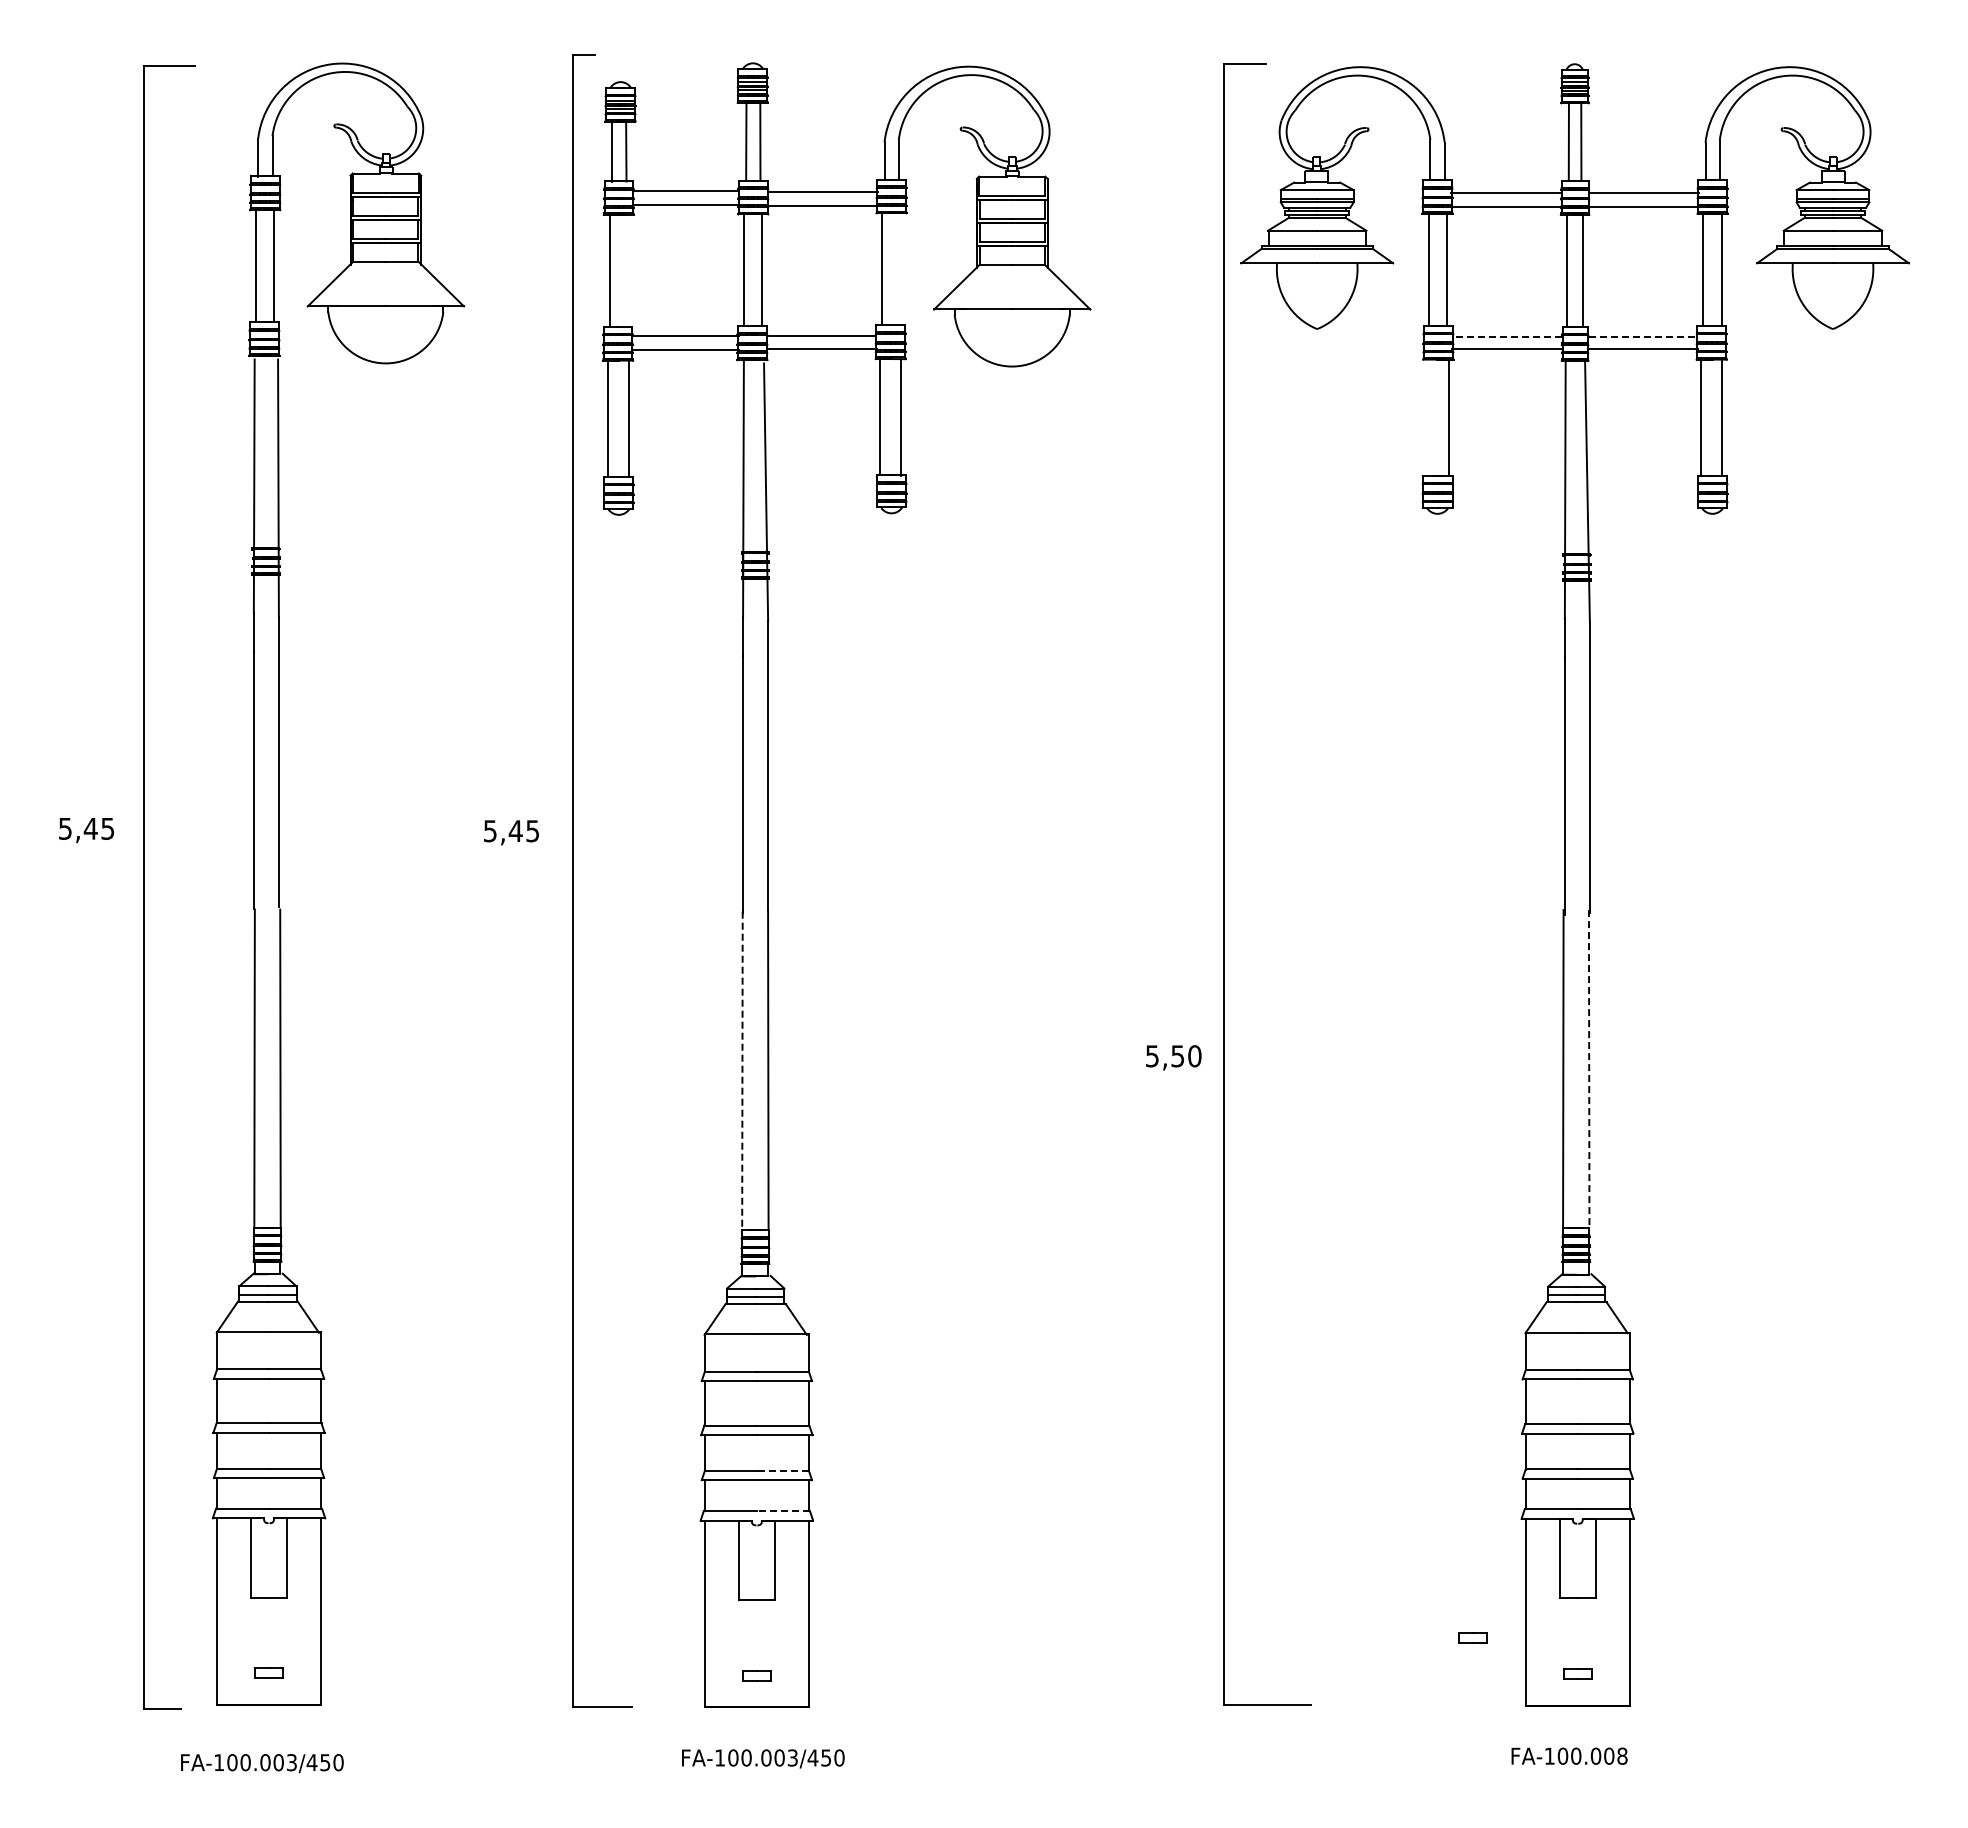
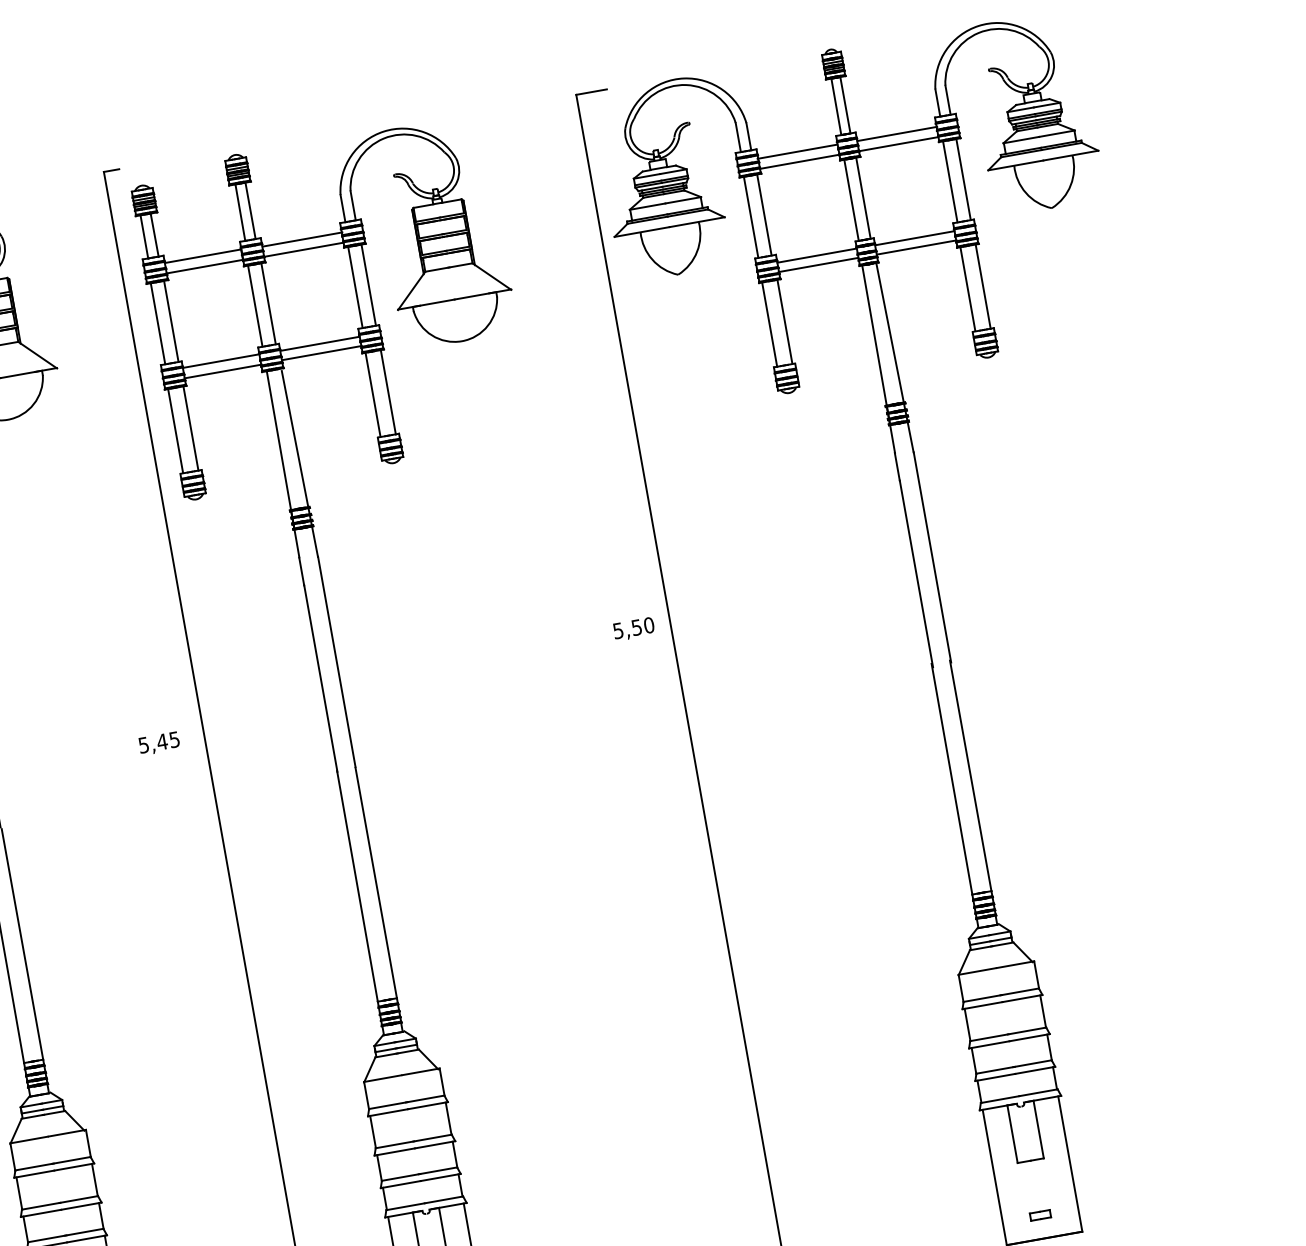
line: (900, 269) -> (368, 285), added
line: (628, 270) -> (171, 321), added
line: (1506, 336) -> (816, 255), dashed -> solid
line: (1643, 336) -> (915, 238), dashed -> solid
line: (1427, 417) -> (769, 324), added
text: (1173, 1057) -> (633, 629), moved
line: (1589, 1069) -> (970, 776), dashed -> solid
line: (742, 1071) -> (357, 886), dashed -> solid
line: (782, 1470) -> (438, 1170), dashed -> solid
line: (783, 1510) -> (443, 1199), dashed -> solid
part: (1472, 1637) -> (959, 1202), removed

